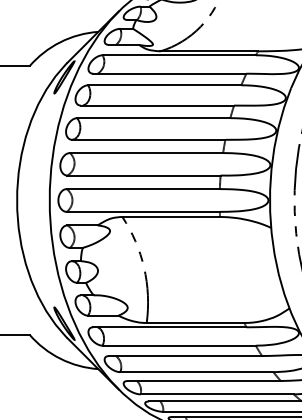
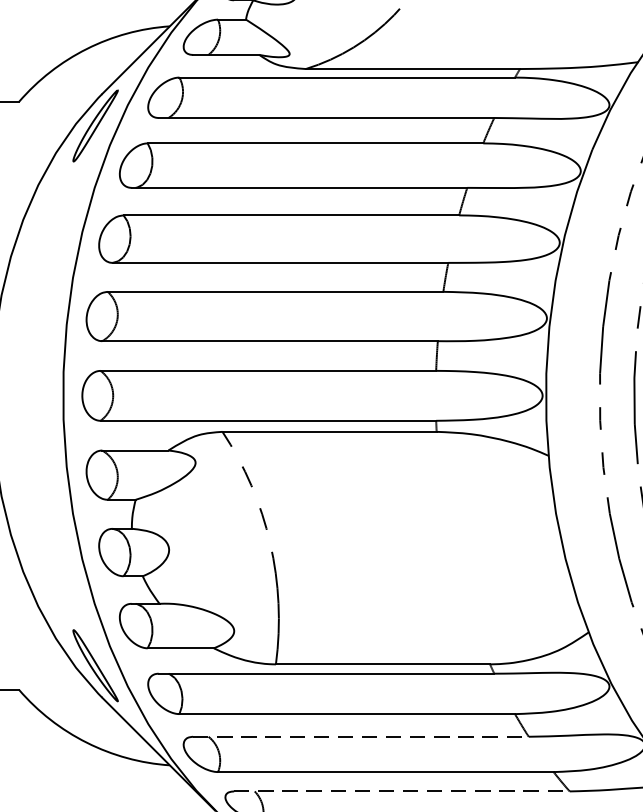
line: (185, 356) -> (360, 737), solid -> dashed
line: (204, 381) -> (402, 792), solid -> dashed

